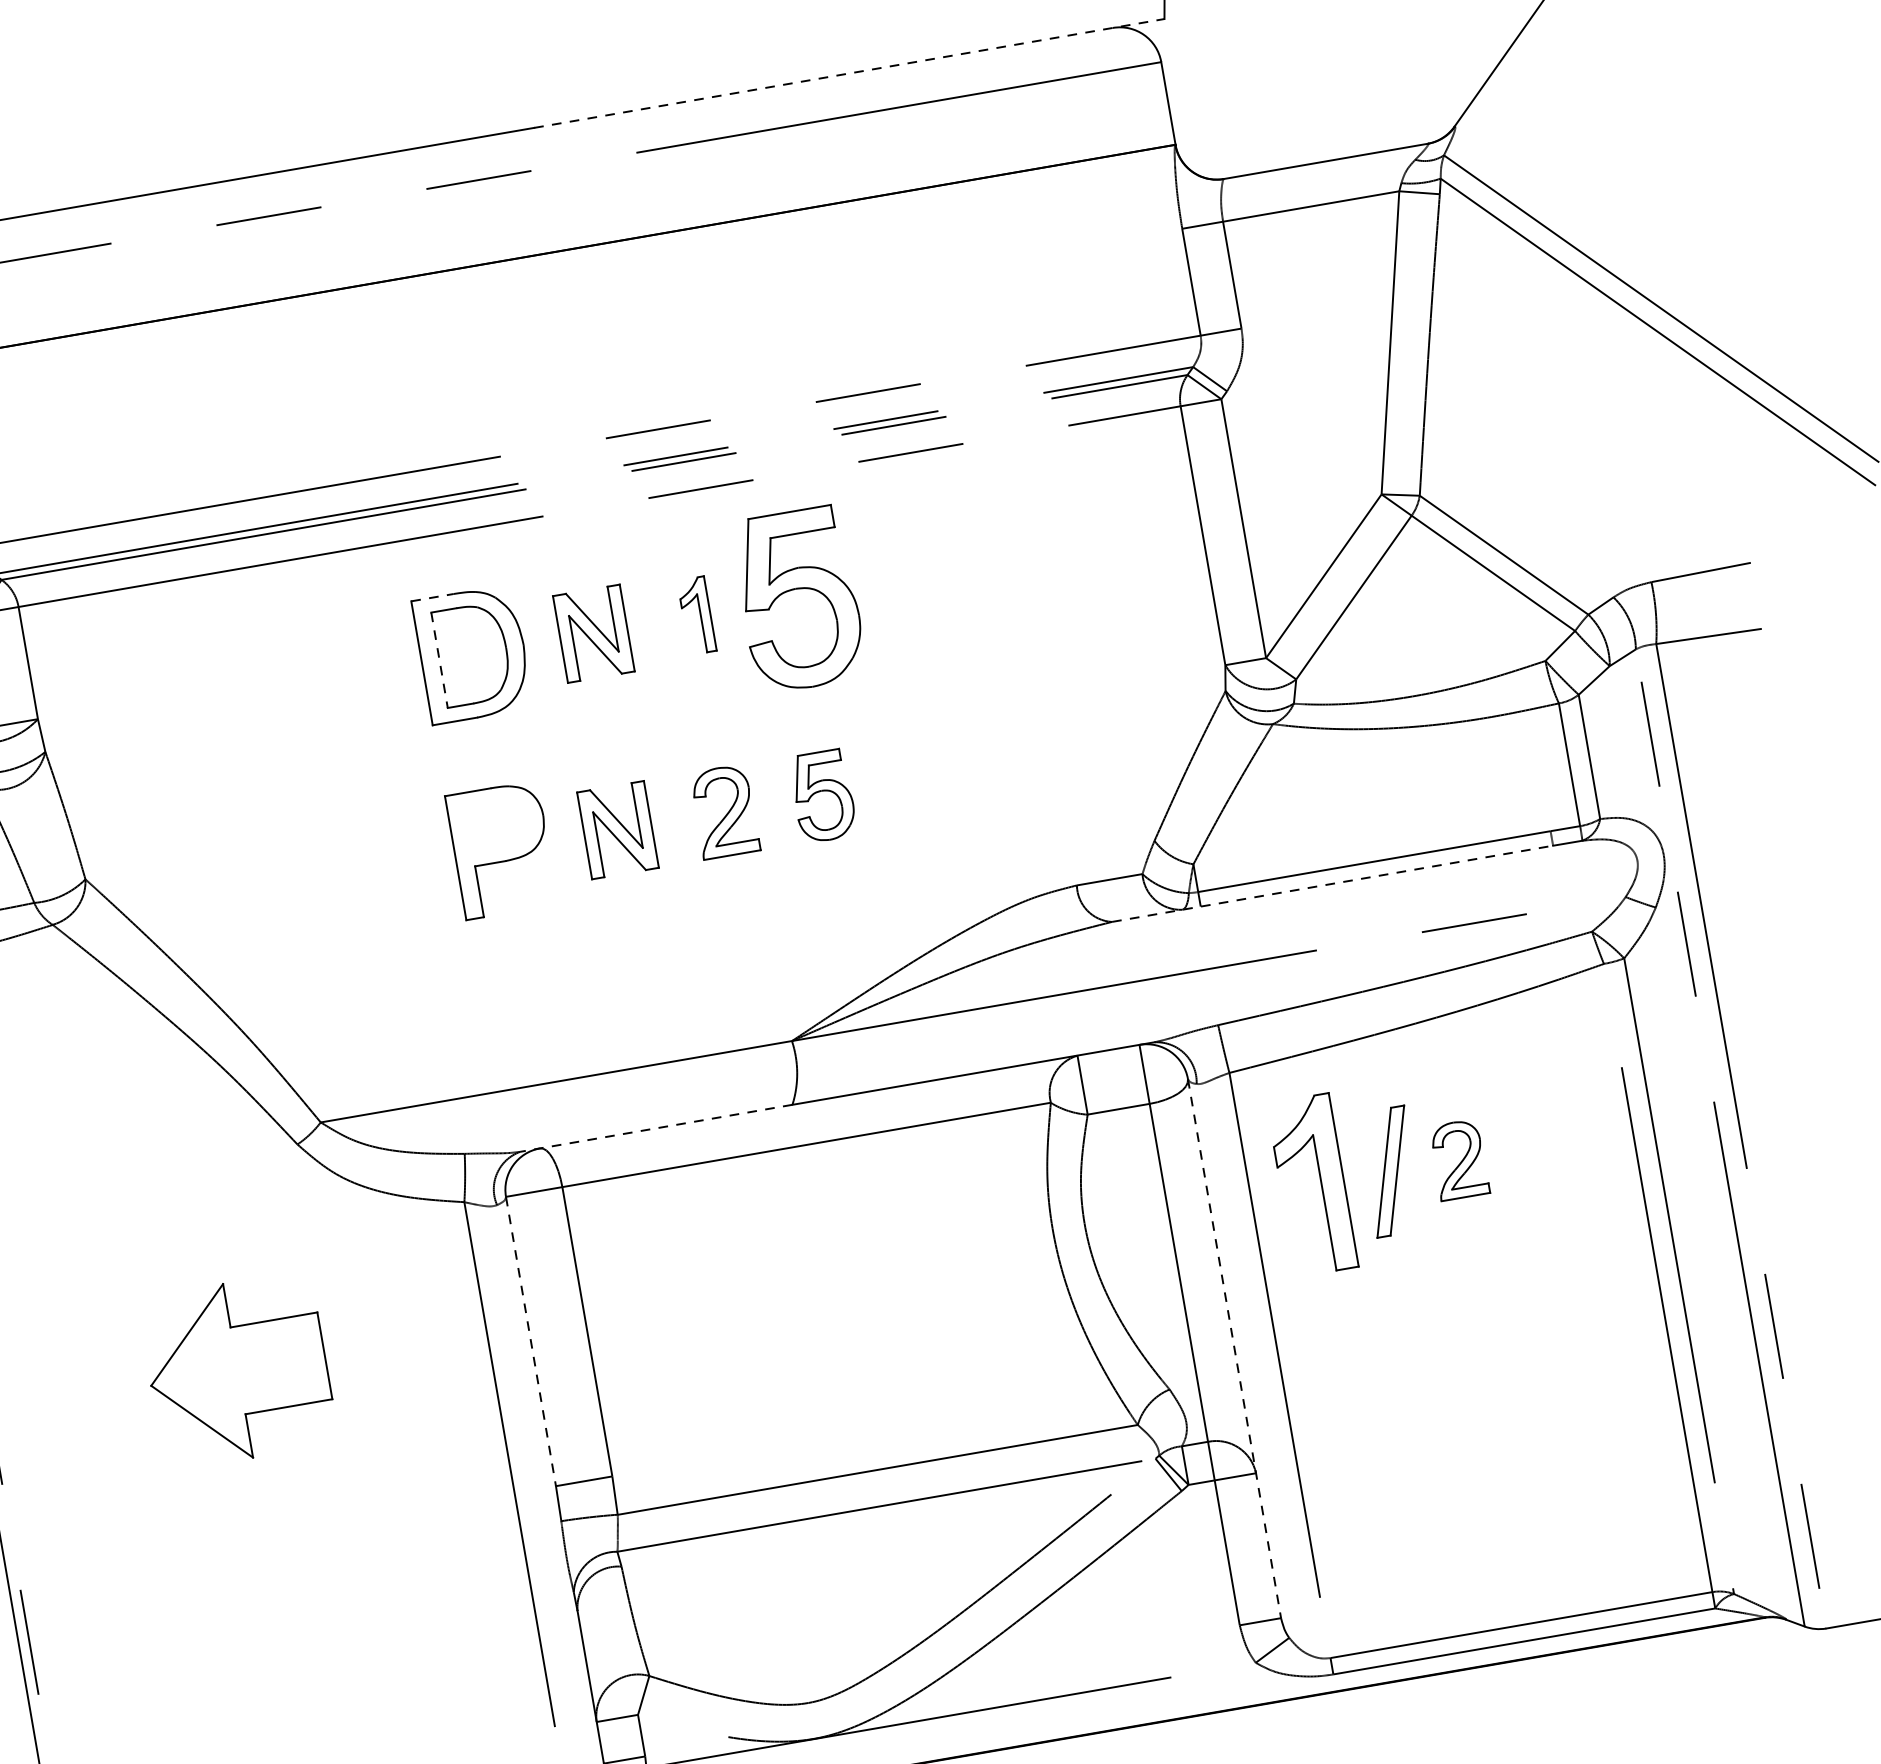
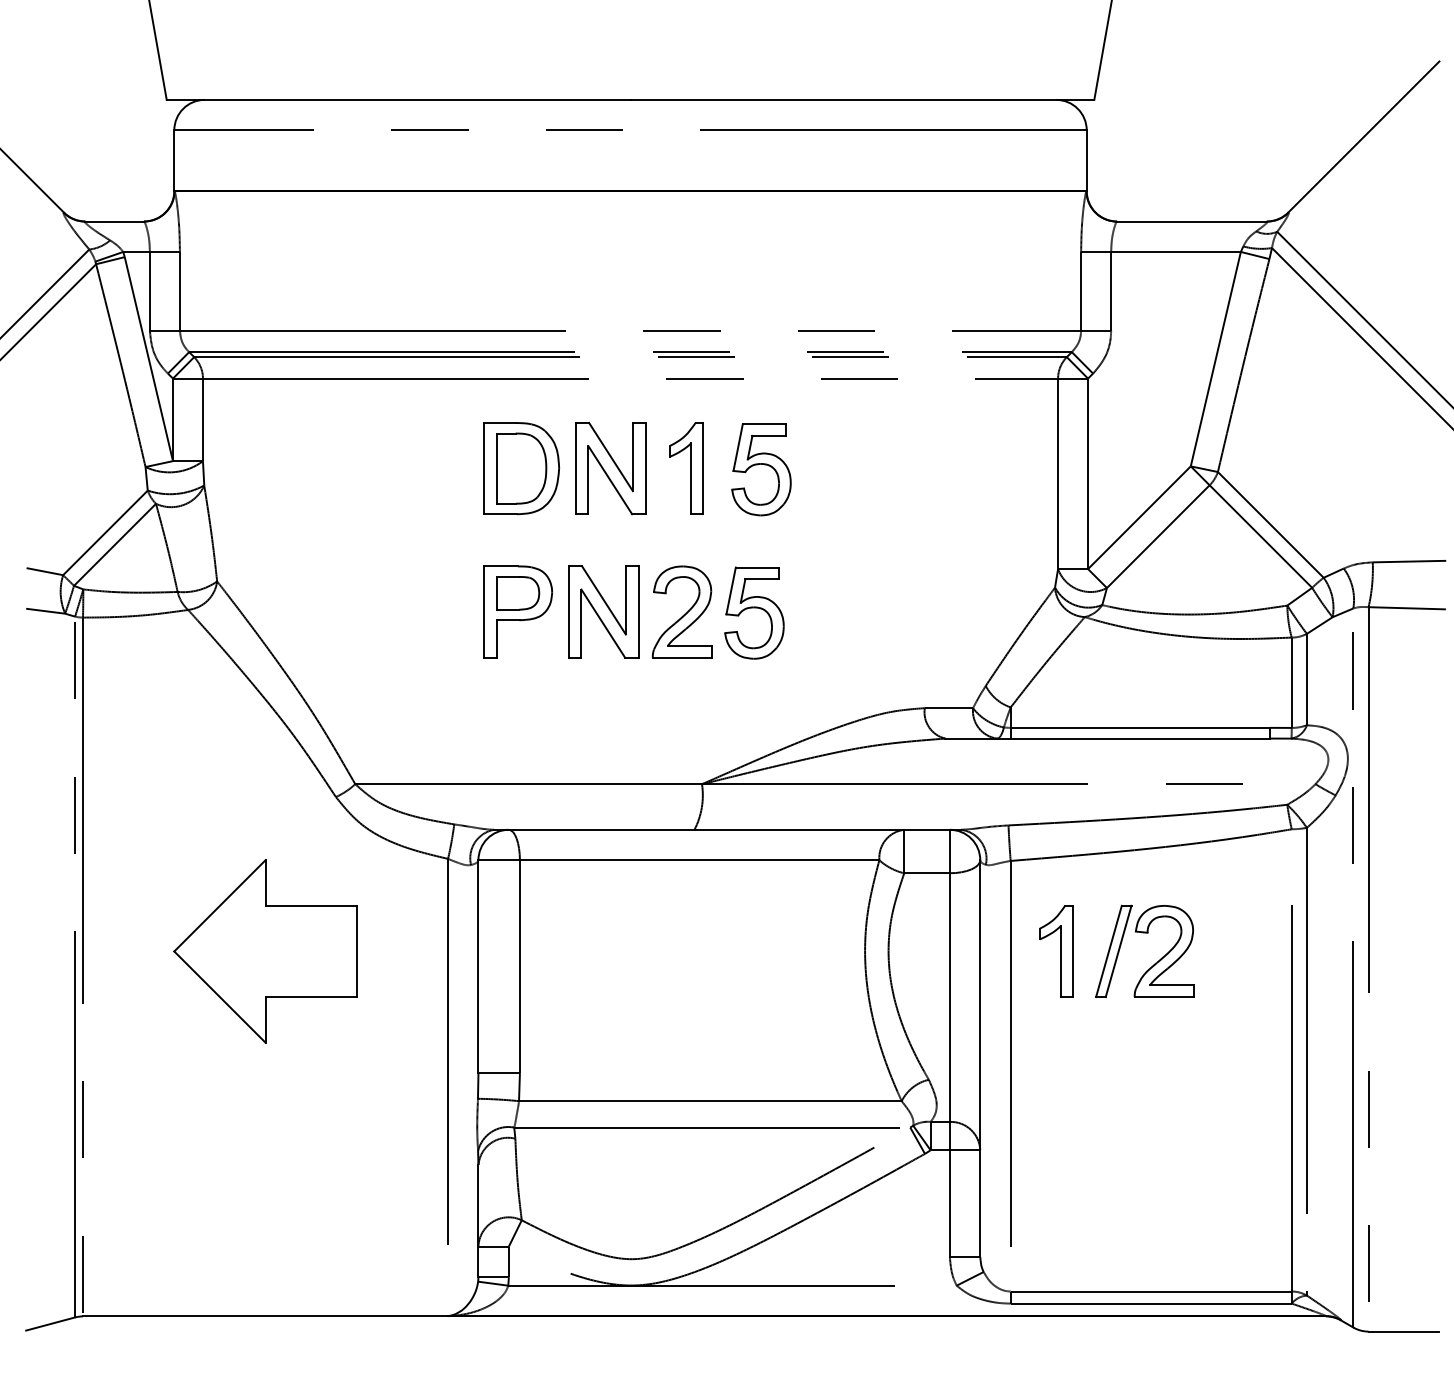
line: (849, 72) -> (862, 99), dashed -> solid
line: (432, 598) -> (499, 423), dashed -> solid
part: (798, 599) -> (761, 469), size x0.71
part: (696, 615) -> (686, 468), size x1.67
part: (593, 633) -> (610, 468), size x1.43
line: (440, 661) -> (497, 469), dashed -> solid
part: (822, 795) -> (754, 612), size x1.43
part: (723, 811) -> (681, 611), size x1.43
part: (497, 824) -> (518, 593), added
part: (617, 829) -> (603, 611), size x1.43
line: (1333, 883) -> (1108, 738), dashed -> solid
line: (655, 1128) -> (593, 829), dashed -> solid
part: (1458, 1160) -> (1163, 951), size x1.67
part: (1312, 1185) -> (1056, 951), size x0.71
line: (531, 1342) -> (478, 967), dashed -> solid
line: (1235, 1349) -> (980, 1059), dashed -> solid
part: (238, 1370) -> (265, 951), size x1.43

